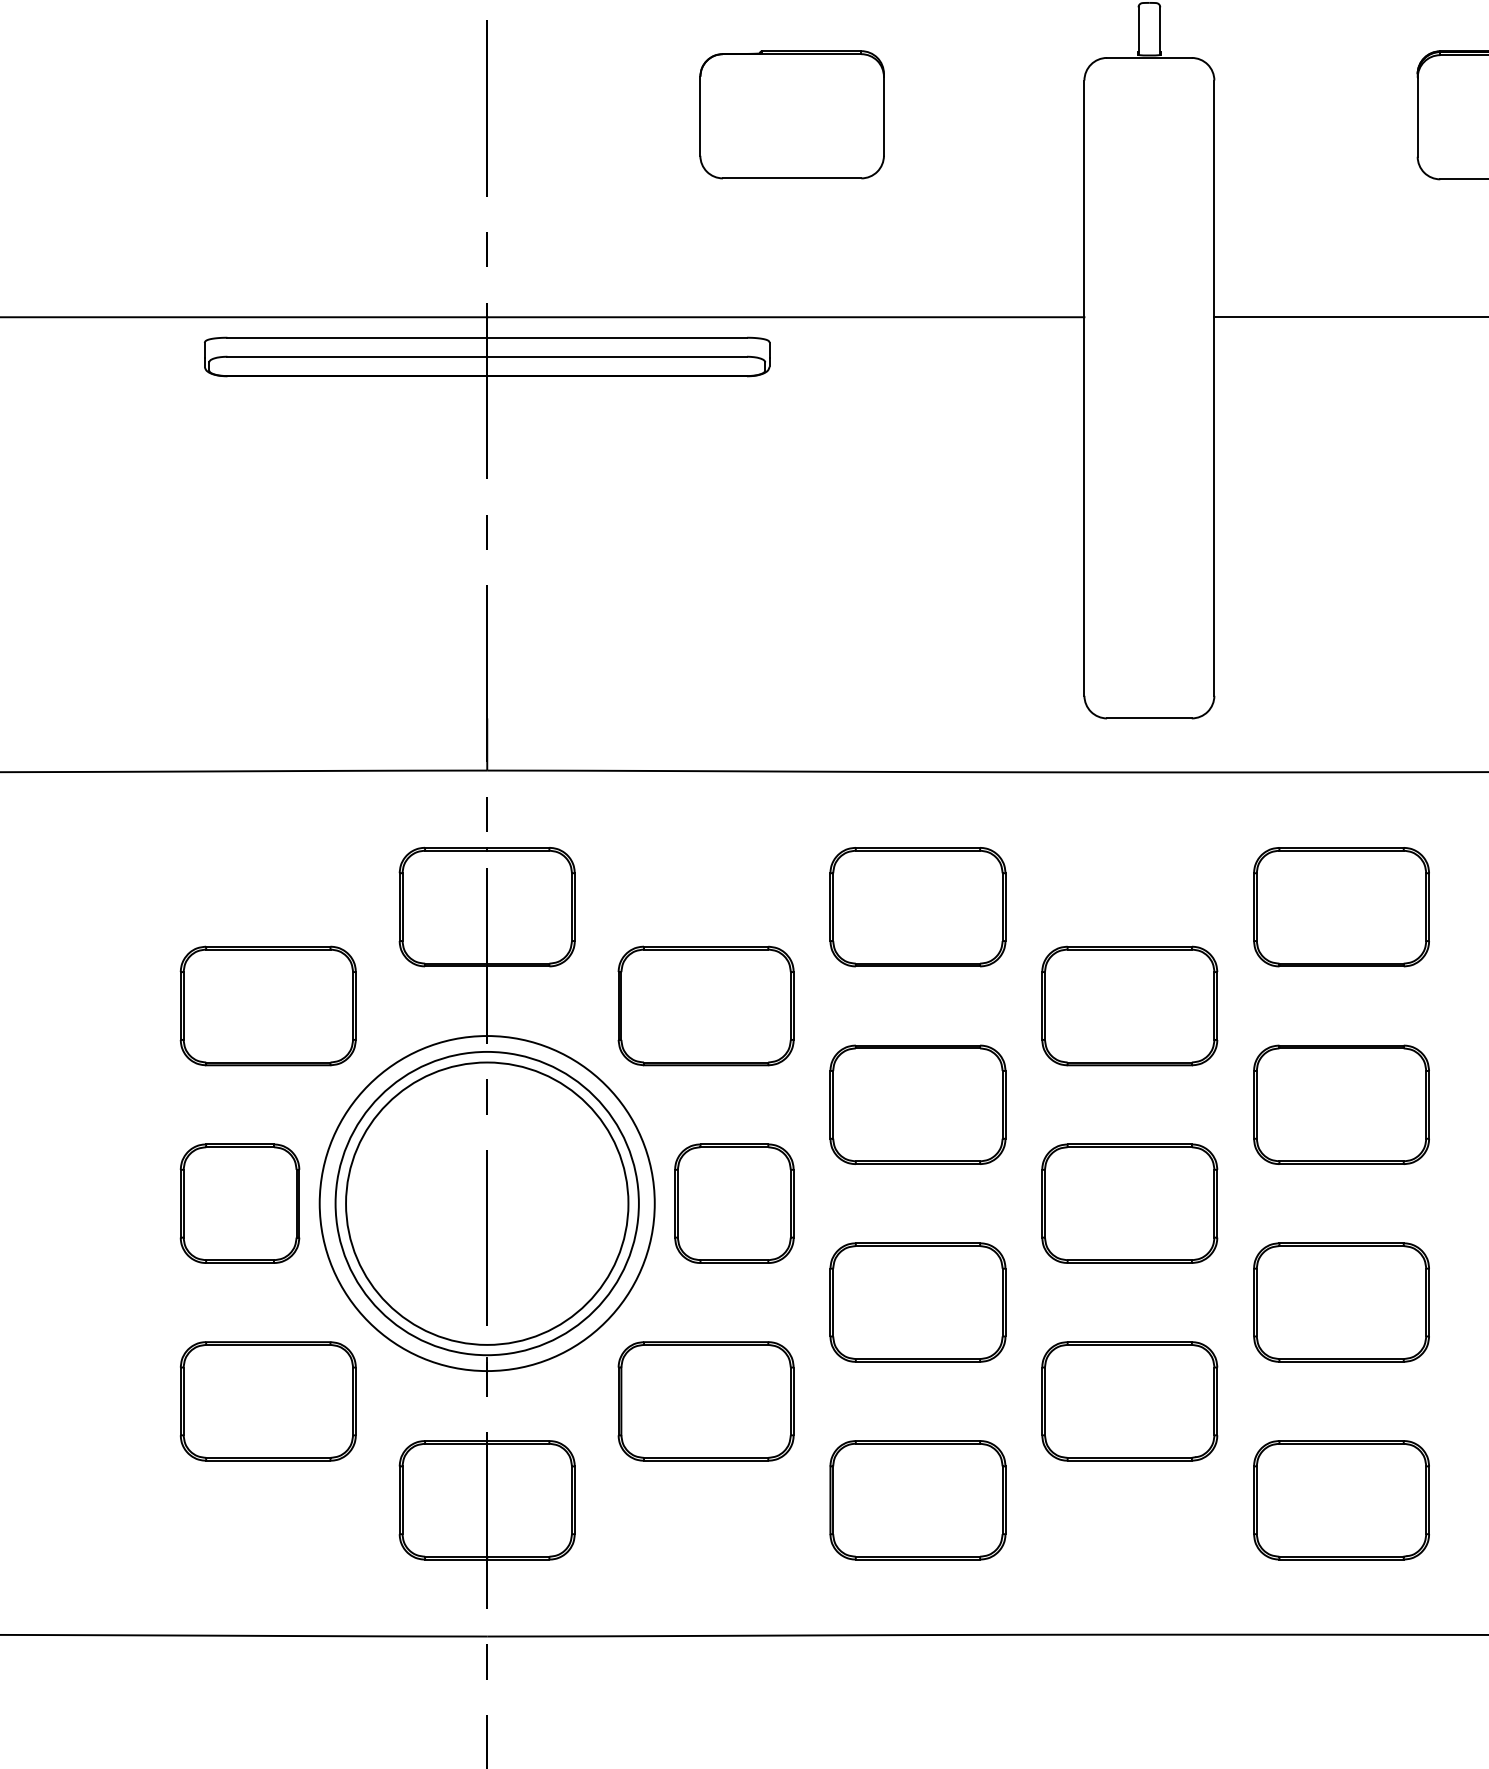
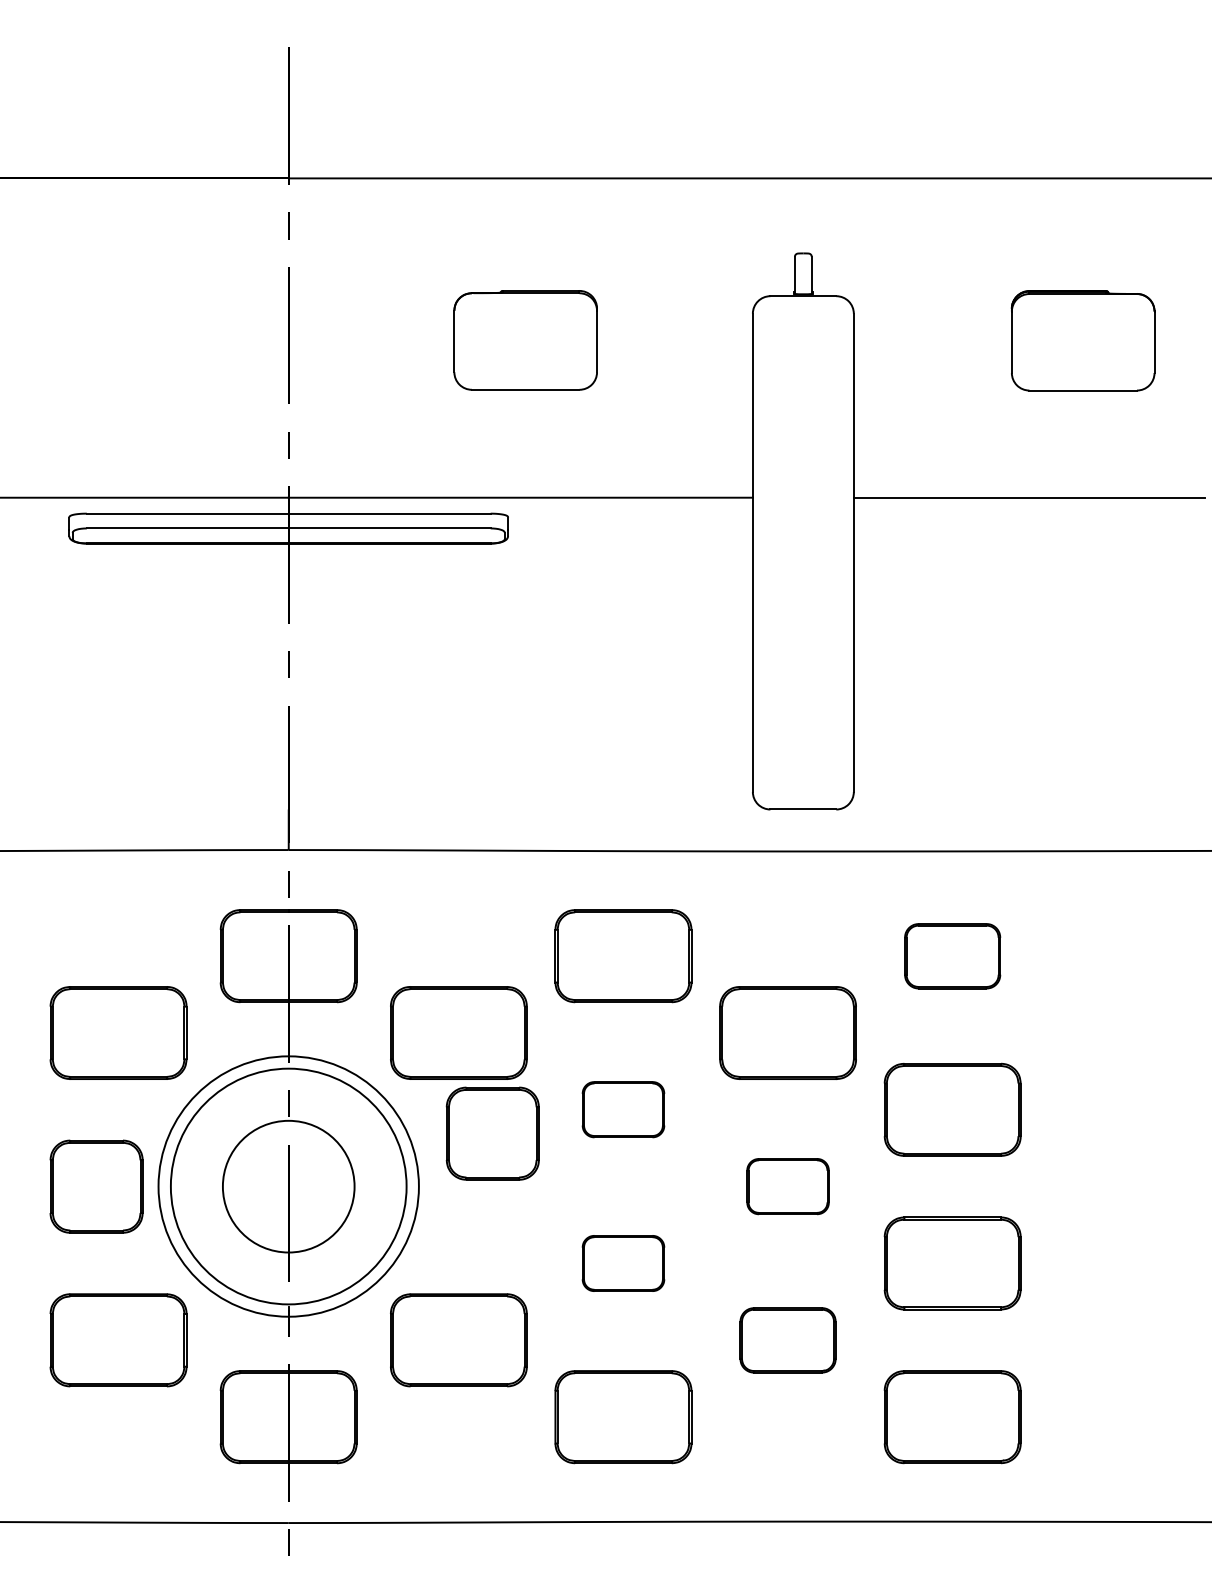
part: (1341, 907) -> (952, 956), size x0.7
part: (917, 1104) -> (623, 1109), size x0.6
circle: (486, 1203) -> (288, 1186), size x0.6
part: (733, 1203) -> (492, 1133), moved
part: (1129, 1203) -> (787, 1186), size x0.6
part: (917, 1302) -> (623, 1263), size x0.6
part: (1129, 1401) -> (787, 1340), size x0.7

